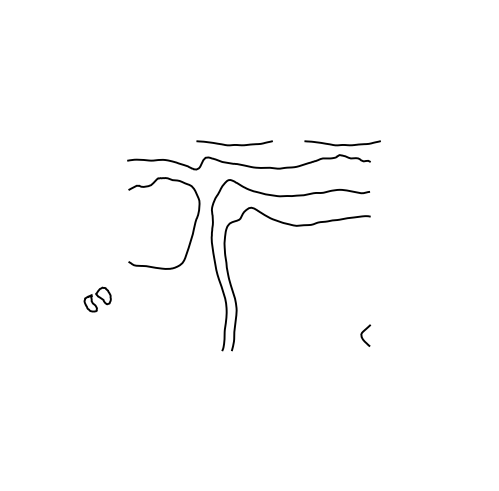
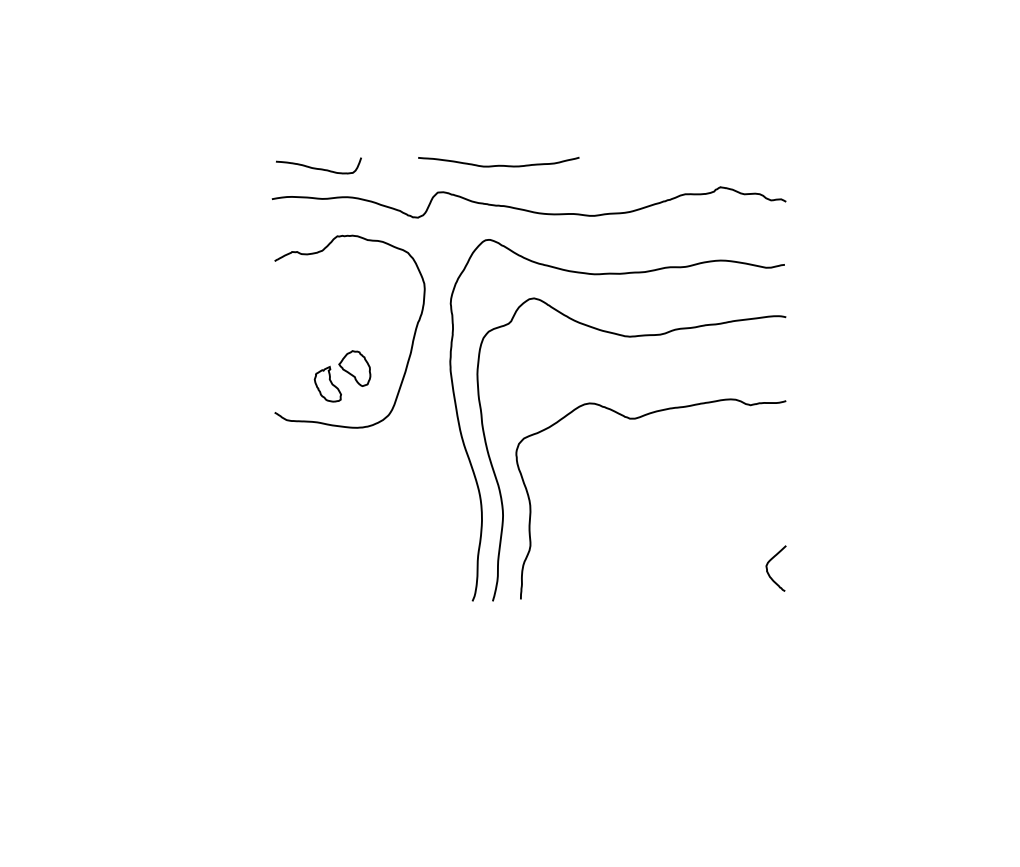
curve: (342, 144) -> (726, 164), removed
curve: (149, 145) -> (318, 166), added
curve: (300, 265) -> (637, 420), added
part: (97, 299) -> (342, 376), moved

